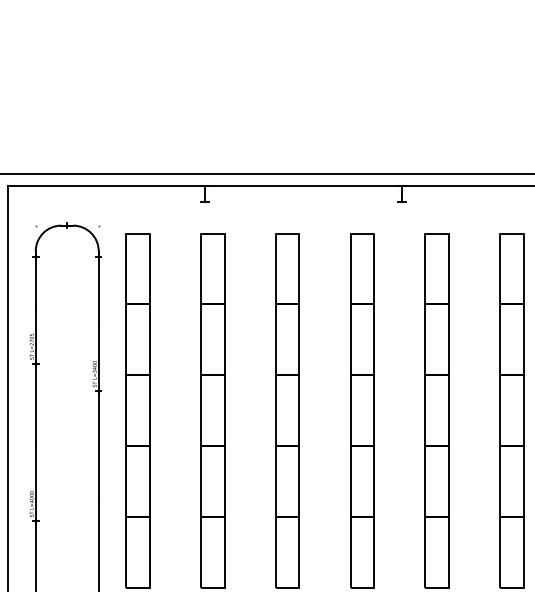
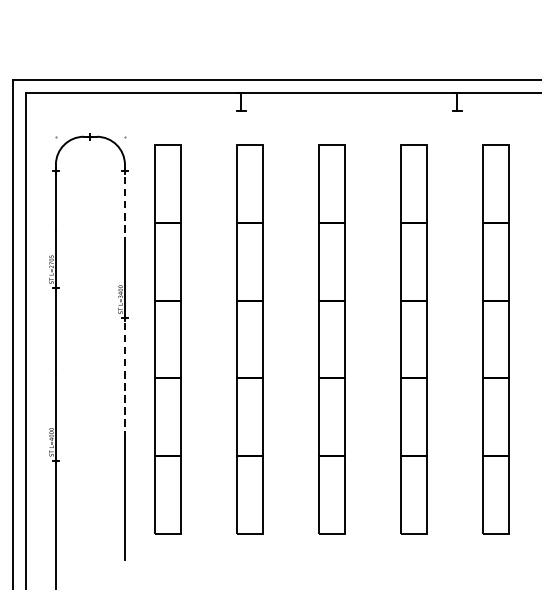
line: (98, 290) -> (124, 207), solid -> dashed
line: (98, 445) -> (124, 377), solid -> dashed

